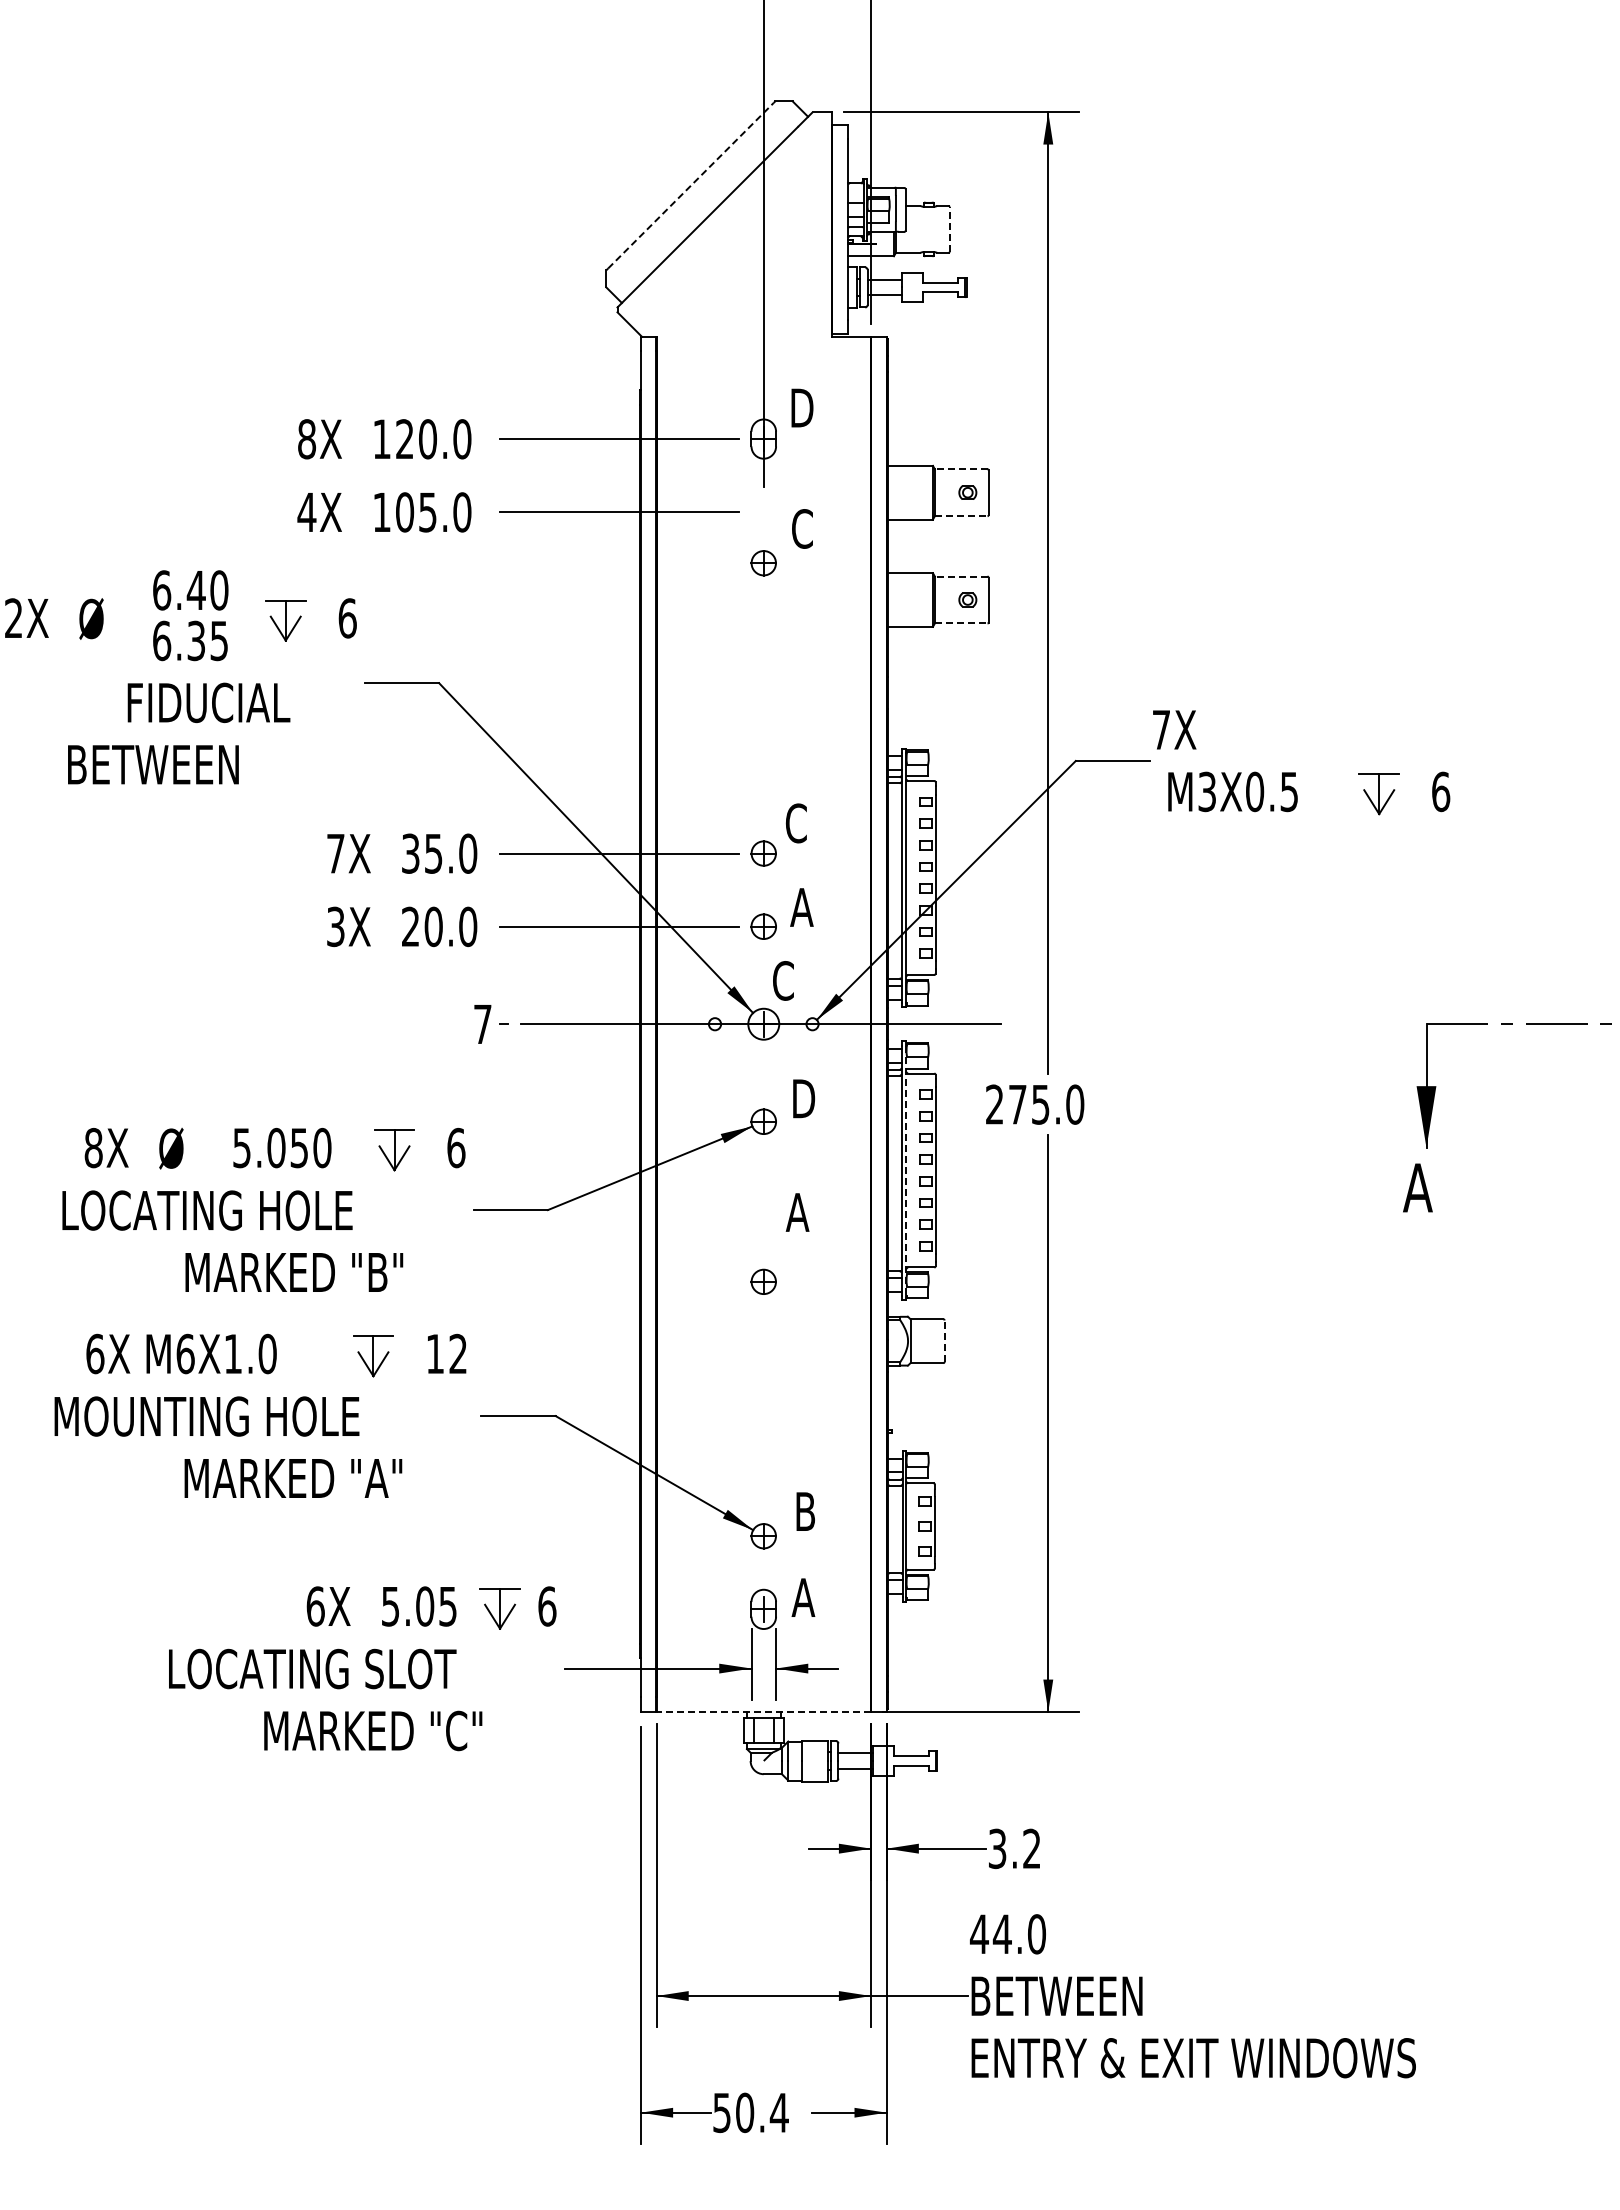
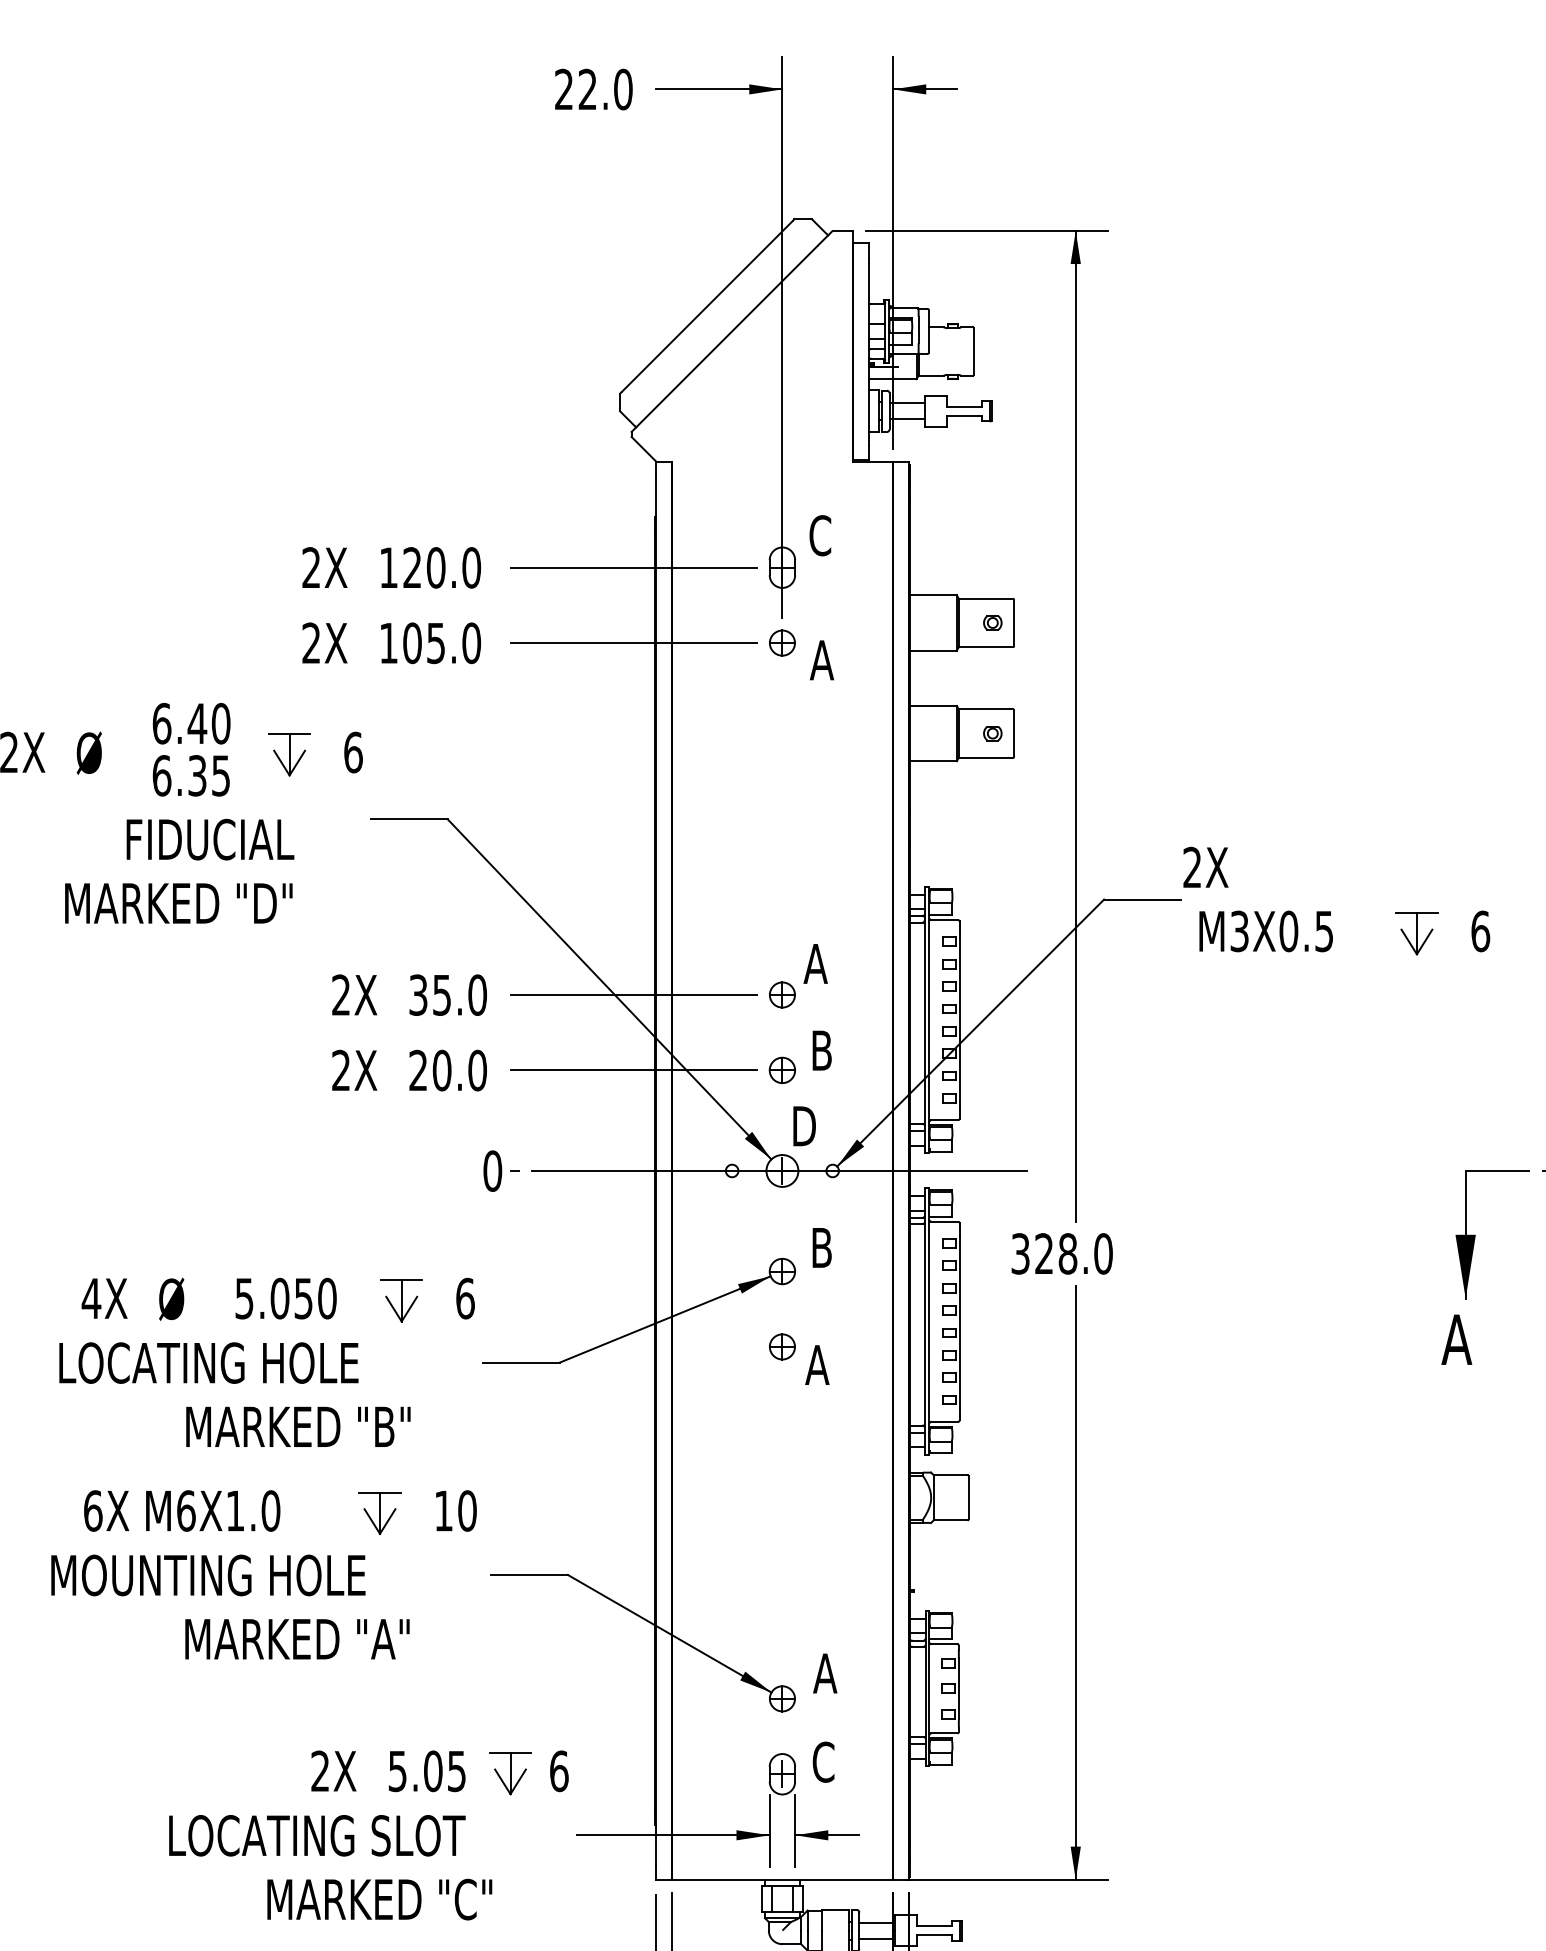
line: (691, 185) -> (707, 306), dashed -> solid
line: (949, 229) -> (973, 351), dashed -> solid
text: (801, 408) -> (821, 536), D -> C
text: (307, 439) -> (311, 568), 8X -> 2X
line: (960, 469) -> (985, 599), dashed -> solid
text: (306, 511) -> (310, 642), 4X -> 2X
line: (961, 516) -> (986, 647), dashed -> solid
text: (801, 528) -> (821, 659), C -> A
part: (763, 563) -> (782, 643), moved
line: (960, 576) -> (985, 709), dashed -> solid
line: (961, 623) -> (986, 757), dashed -> solid
text: (1160, 729) -> (1191, 867), 7X -> 2X
text: (179, 764) -> (180, 903), BETWEEN -> MARKED "D"
text: (795, 823) -> (815, 964), C -> A
text: (335, 853) -> (340, 994), 7X -> 2X
text: (801, 907) -> (821, 1050), A -> B
text: (335, 927) -> (340, 1071), 3X -> 2X
text: (784, 980) -> (803, 1125), C -> D
text: (482, 1024) -> (492, 1171), 7 -> 0
text: (805, 1098) -> (825, 1247), D -> B
text: (1017, 1104) -> (1044, 1253), 275.0 -> 328.0
text: (93, 1147) -> (91, 1298), 8X -> 4X
line: (906, 1170) -> (929, 1321), dashed -> solid
part: (763, 1281) -> (782, 1346), moved
line: (944, 1341) -> (968, 1498), dashed -> solid
text: (458, 1353) -> (467, 1510), 12 -> 10
text: (805, 1511) -> (825, 1673), B -> A
text: (803, 1597) -> (823, 1762), A -> C
text: (315, 1606) -> (320, 1771), 6X -> 2X
line: (763, 1711) -> (782, 1879), dashed -> solid

